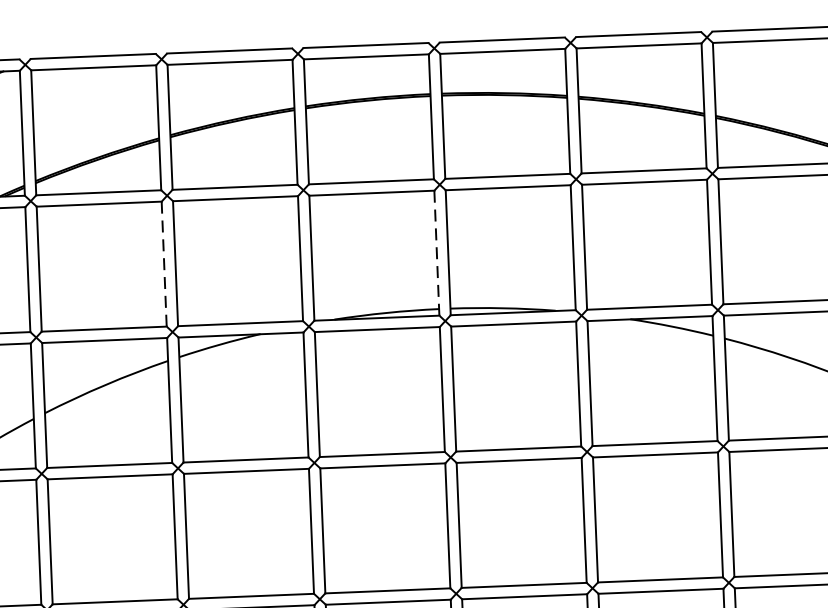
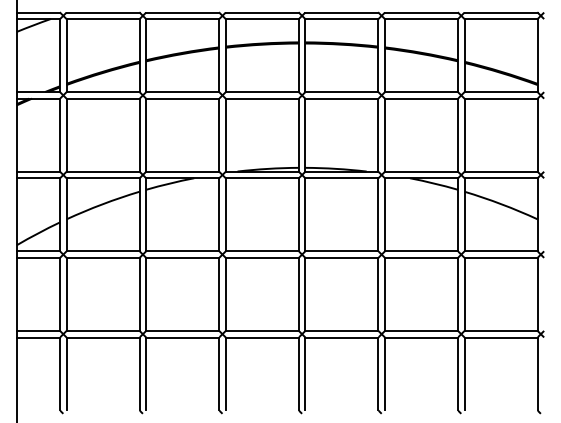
line: (436, 253) -> (298, 135), dashed -> solid
line: (164, 264) -> (139, 135), dashed -> solid

